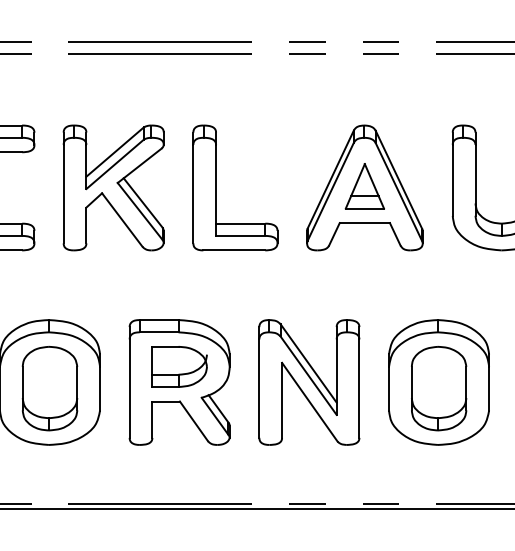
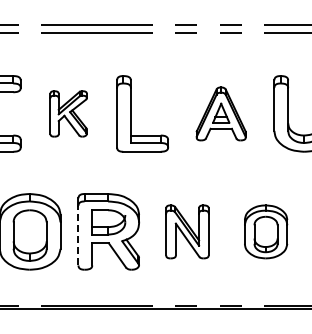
part: (113, 187) -> (68, 113), size x0.6
part: (365, 187) -> (221, 113), size x0.7
part: (309, 381) -> (187, 231), size x0.7
part: (438, 381) -> (265, 231), size x0.7
line: (129, 388) -> (78, 235), solid -> dashed

